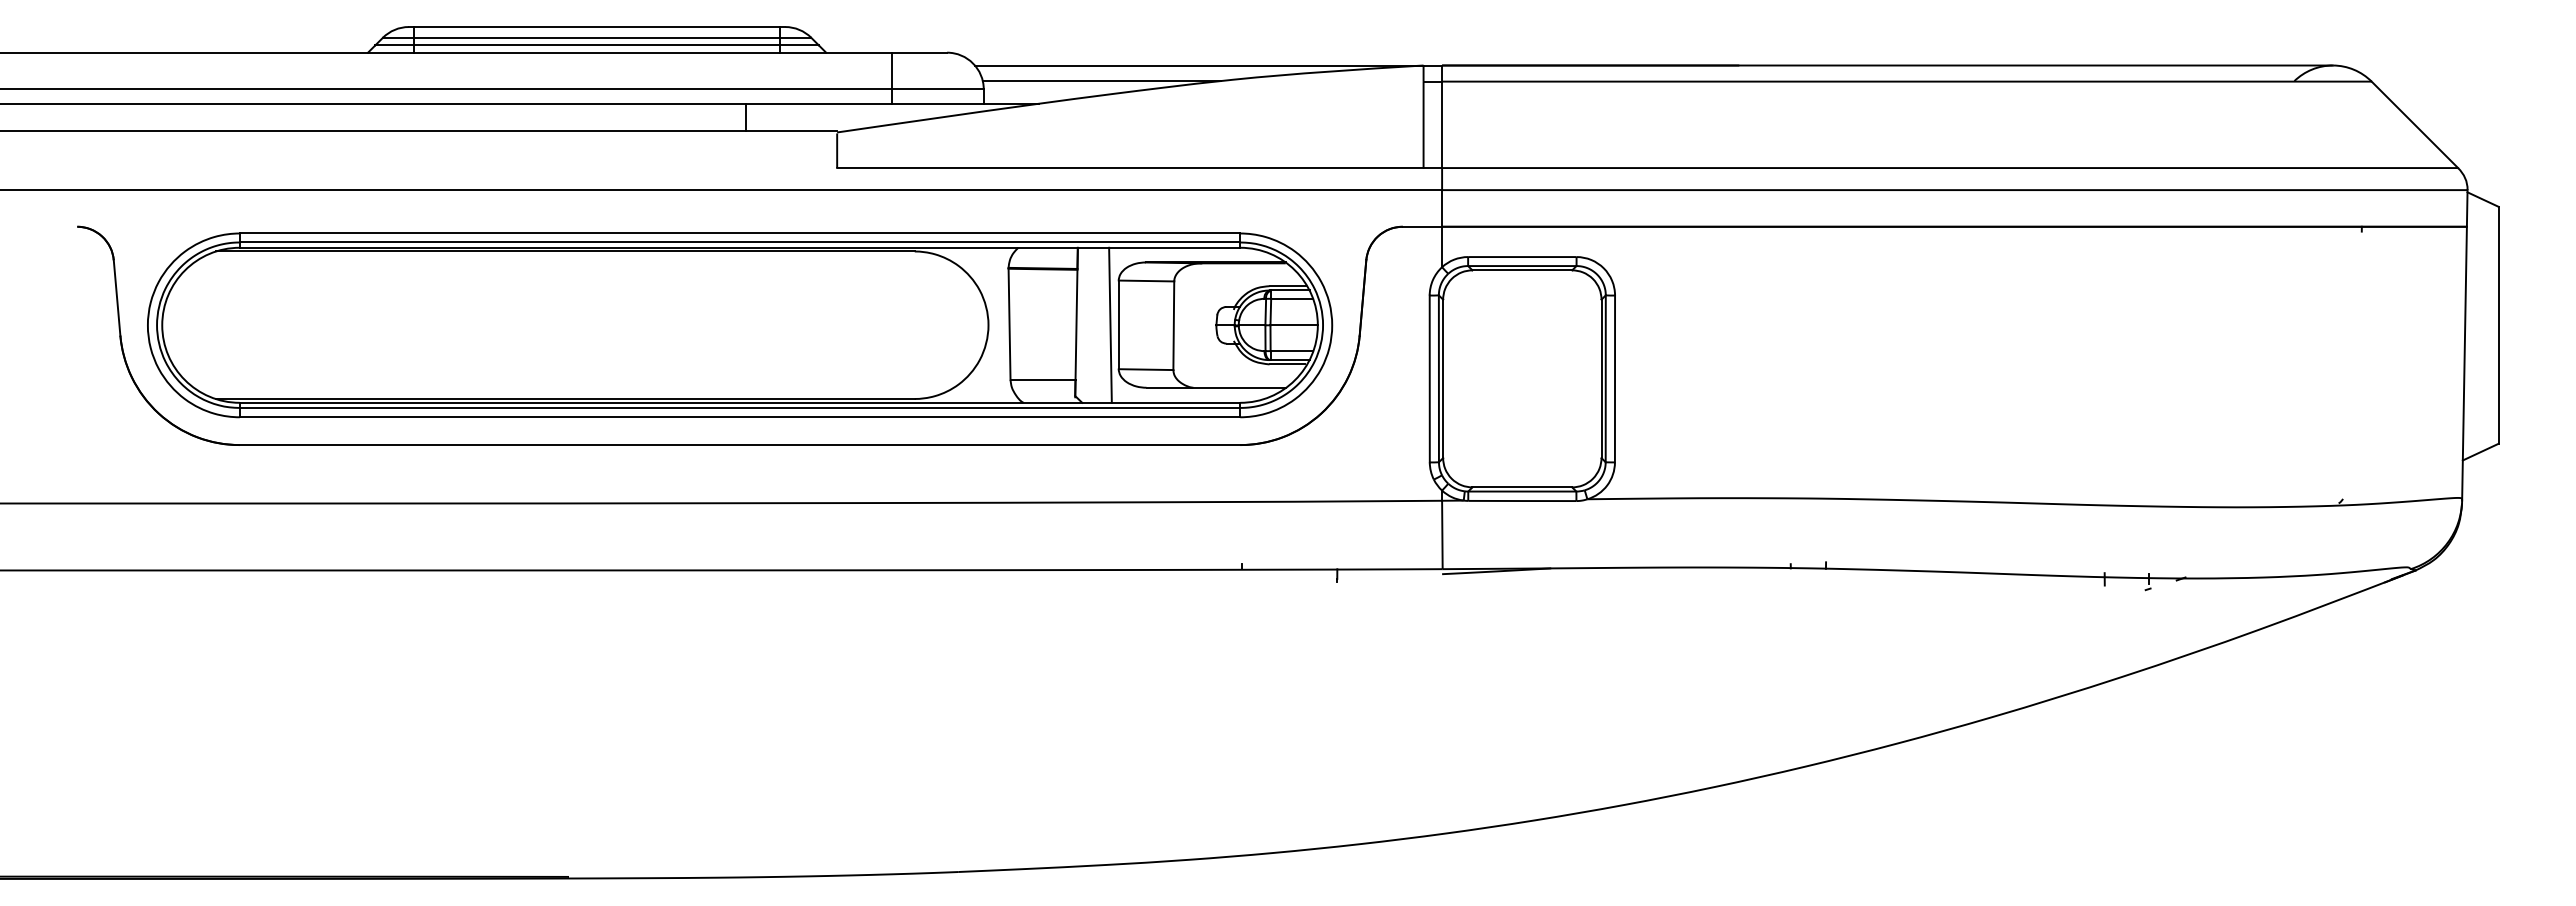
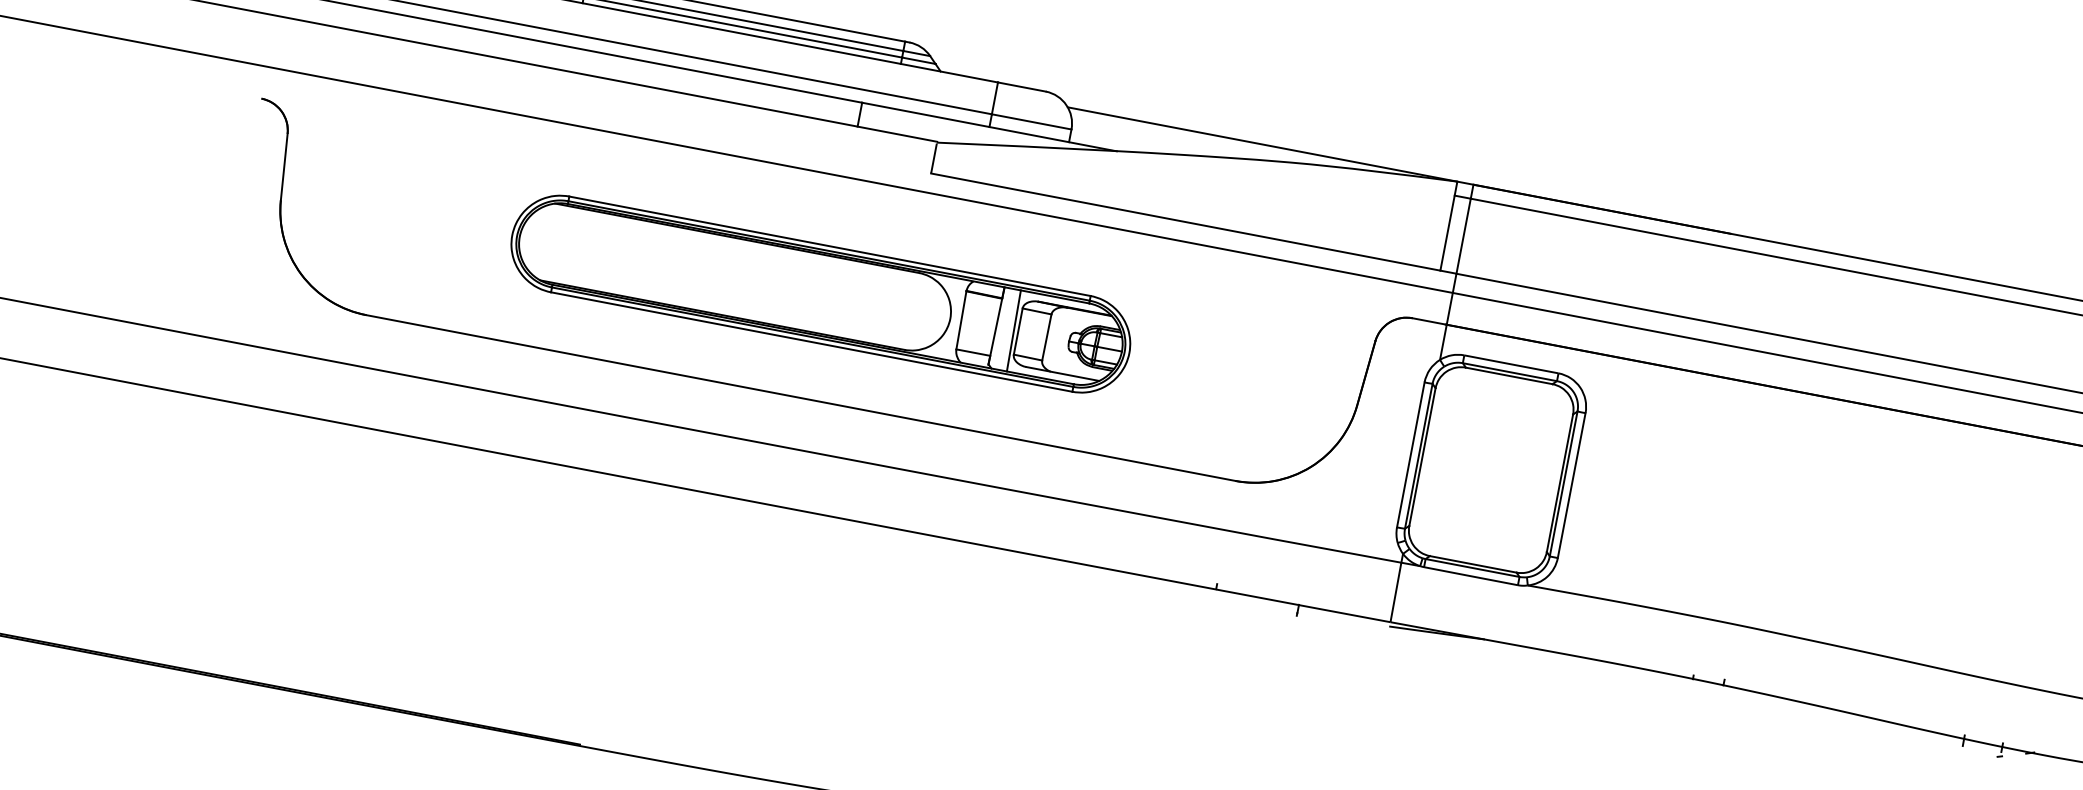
line: (1101, 81) -> (1175, 142), removed
part: (740, 325) -> (821, 294), size x0.6

